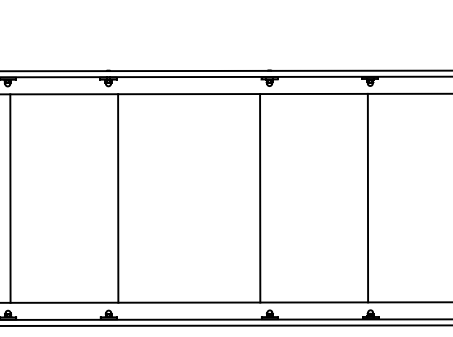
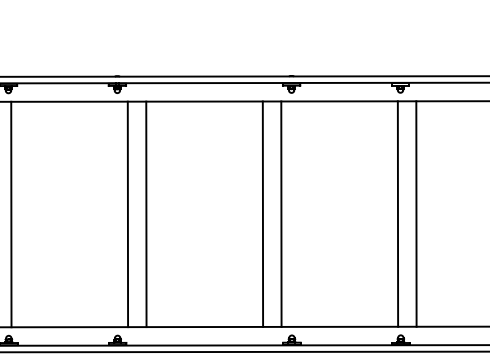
line: (384, 197) -> (415, 213), added
line: (135, 198) -> (146, 214), added
line: (242, 198) -> (262, 214), added

